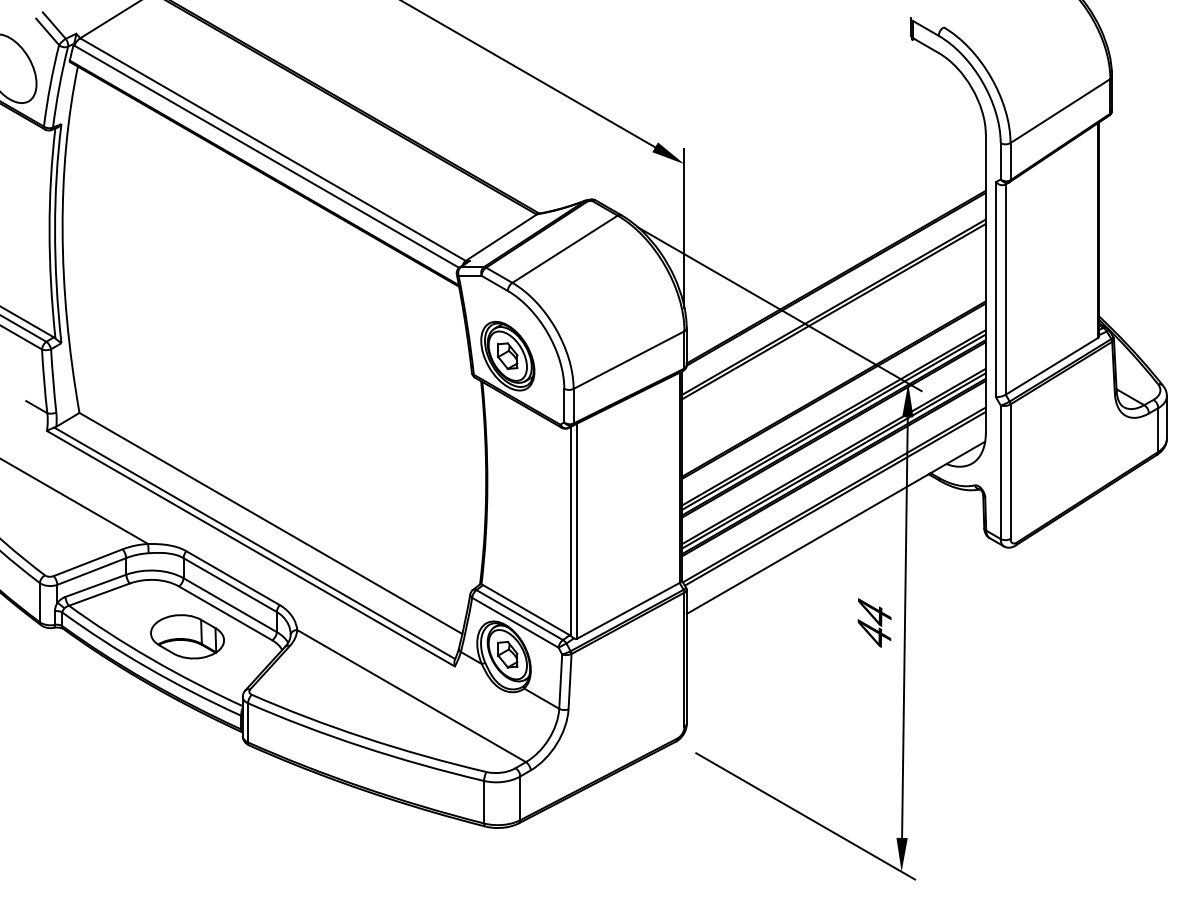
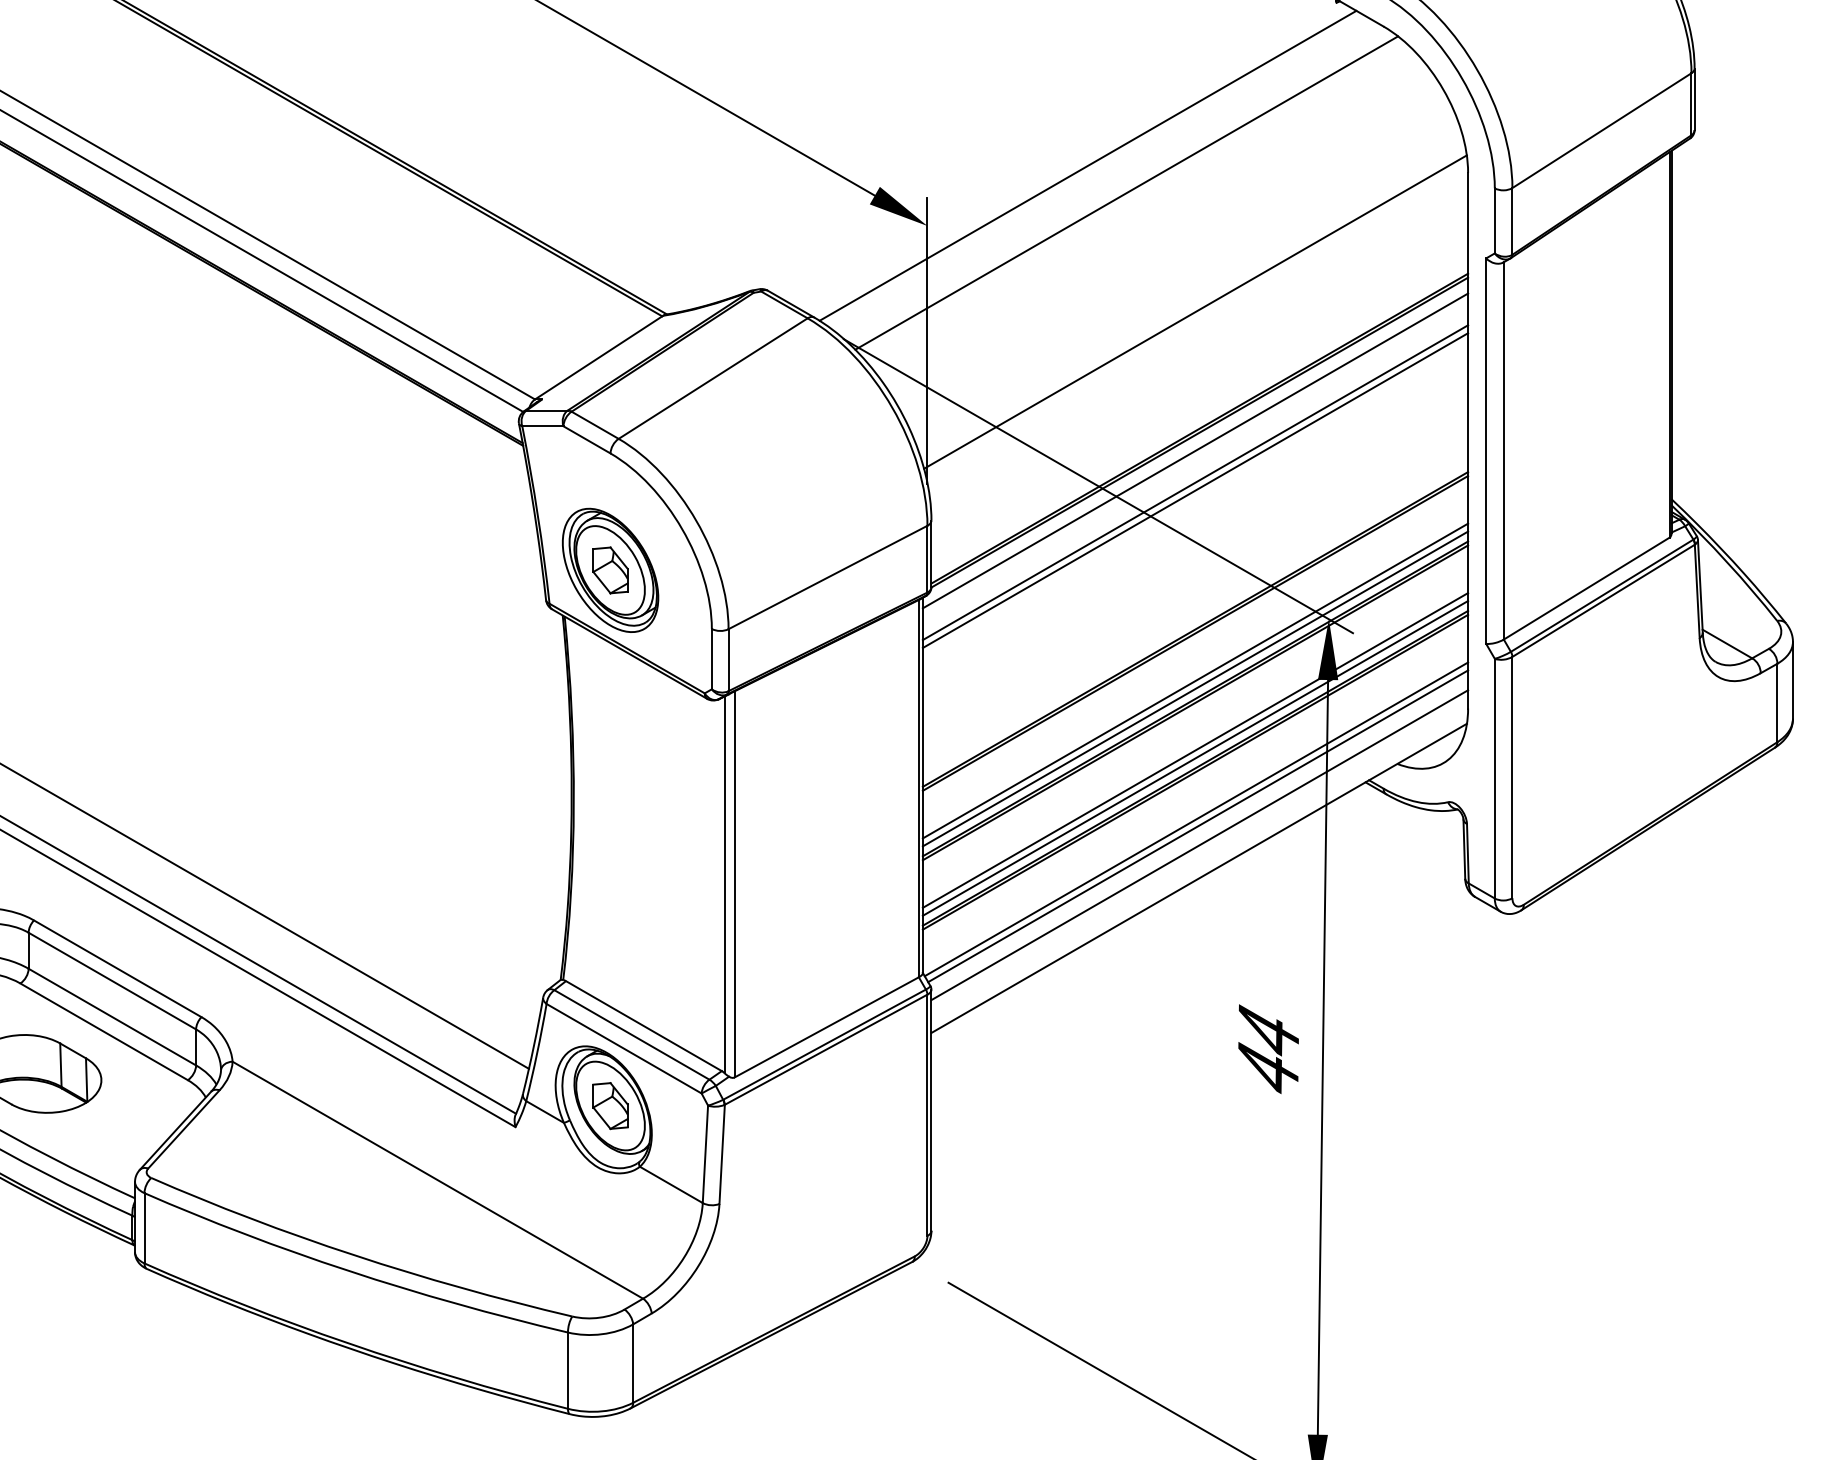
line: (773, 130) -> (1087, 165), added
line: (795, 145) -> (1126, 192), added
line: (833, 211) -> (1194, 310), added
line: (833, 289) -> (1194, 450), added
line: (835, 508) -> (1198, 843), added

